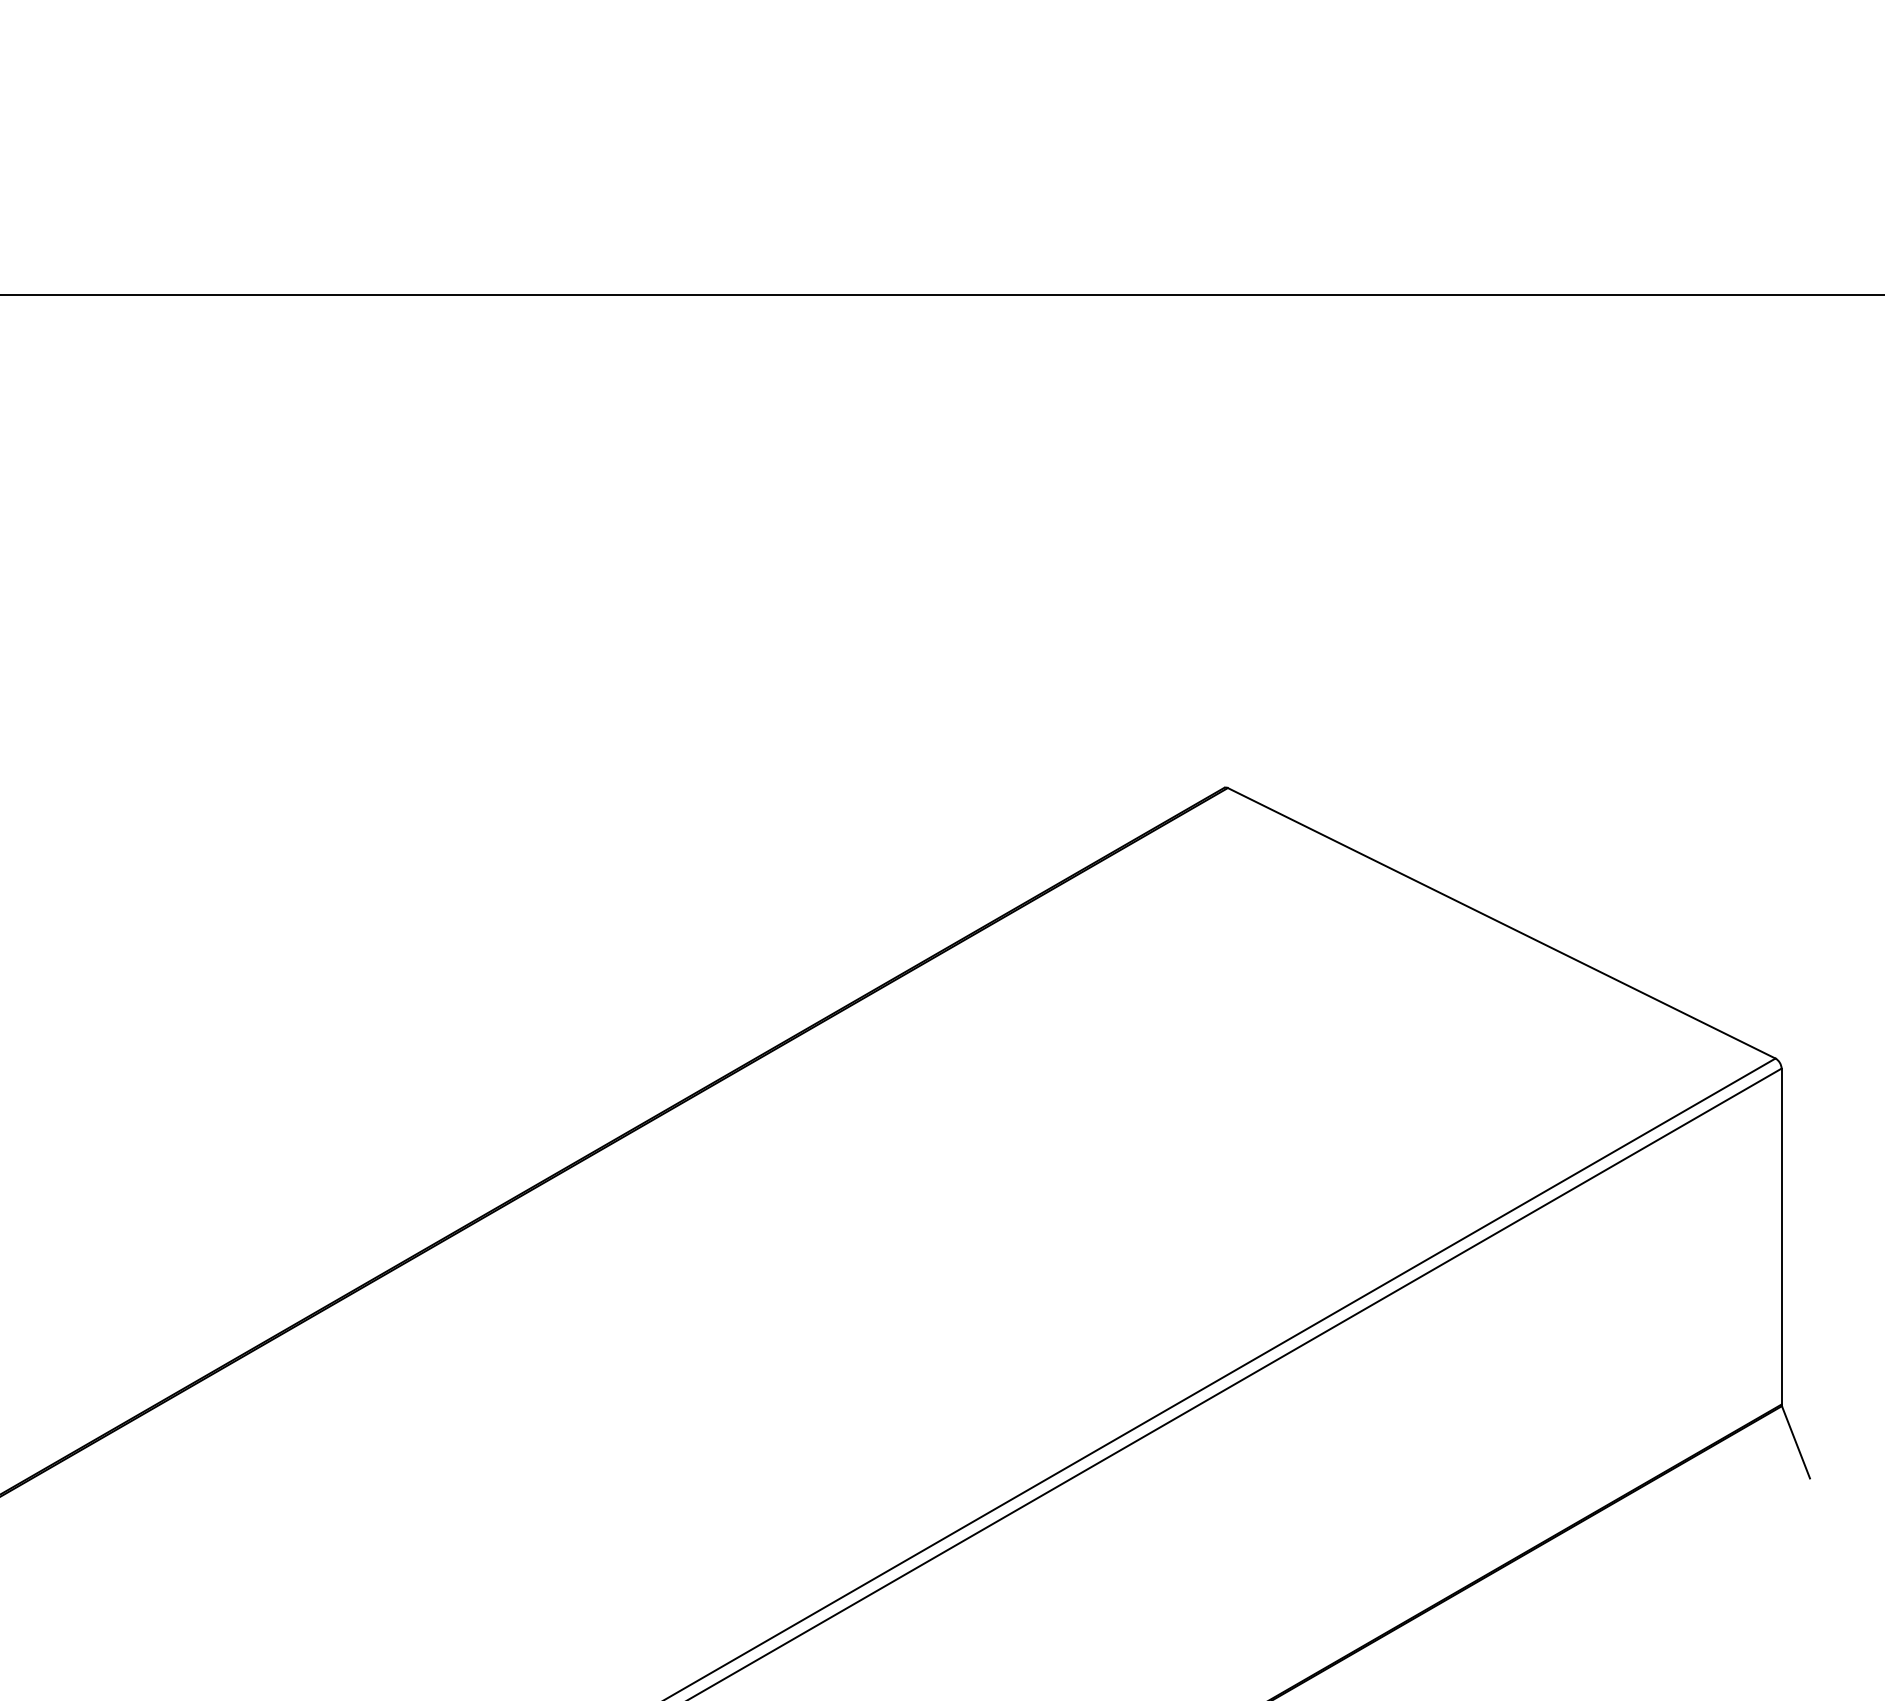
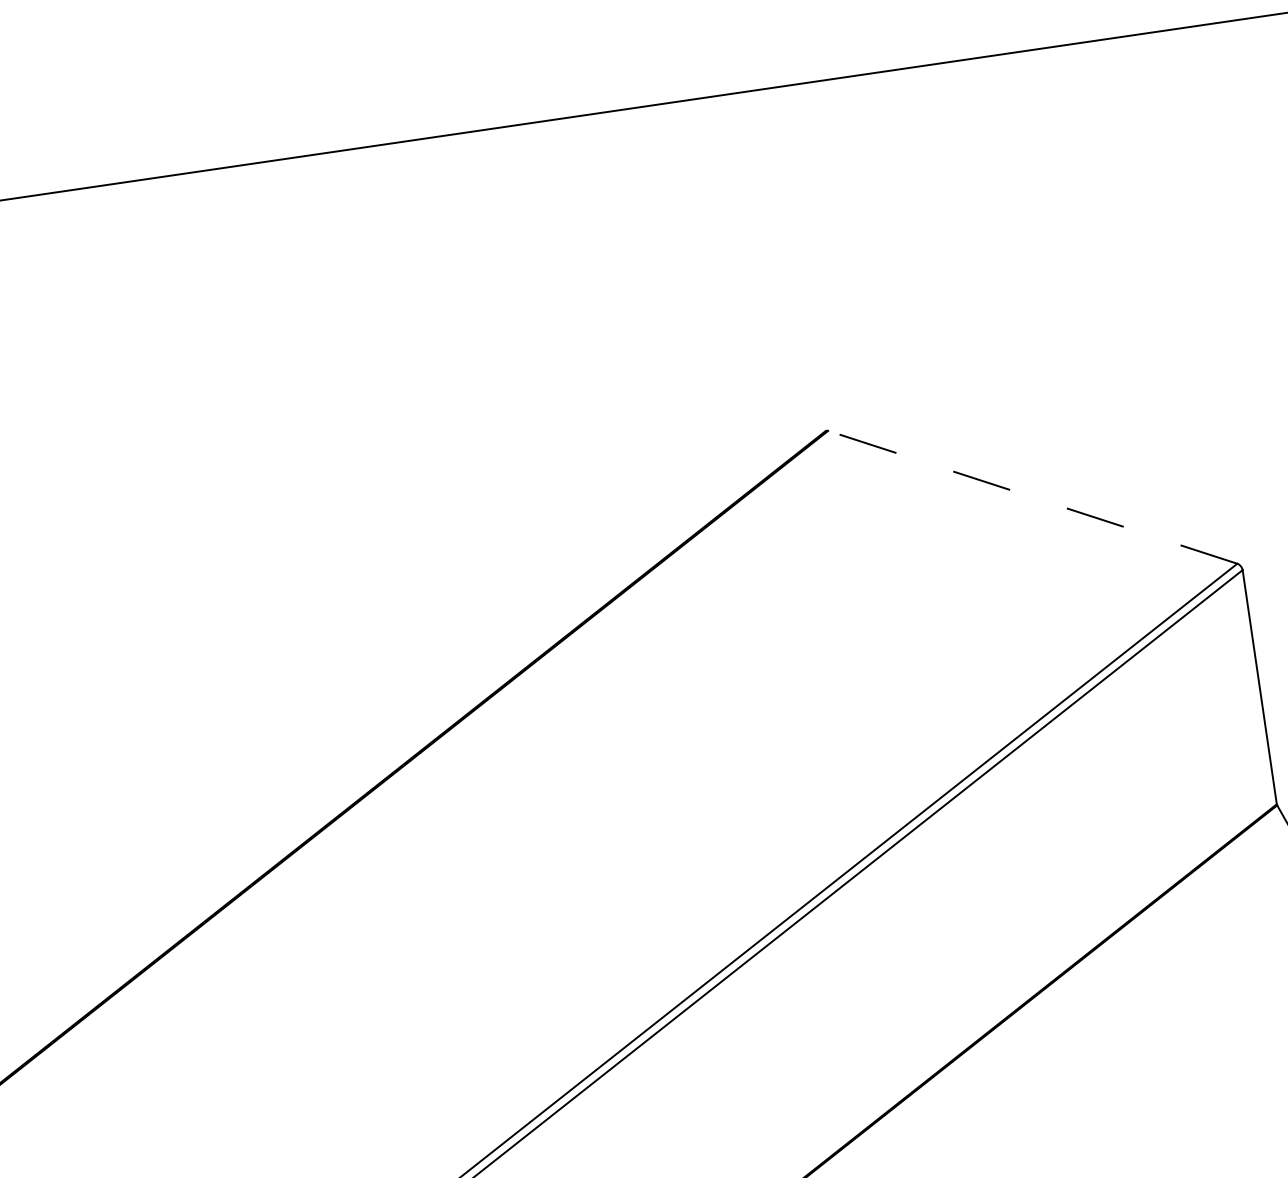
line: (1501, 923) -> (1032, 497), solid -> dashed

